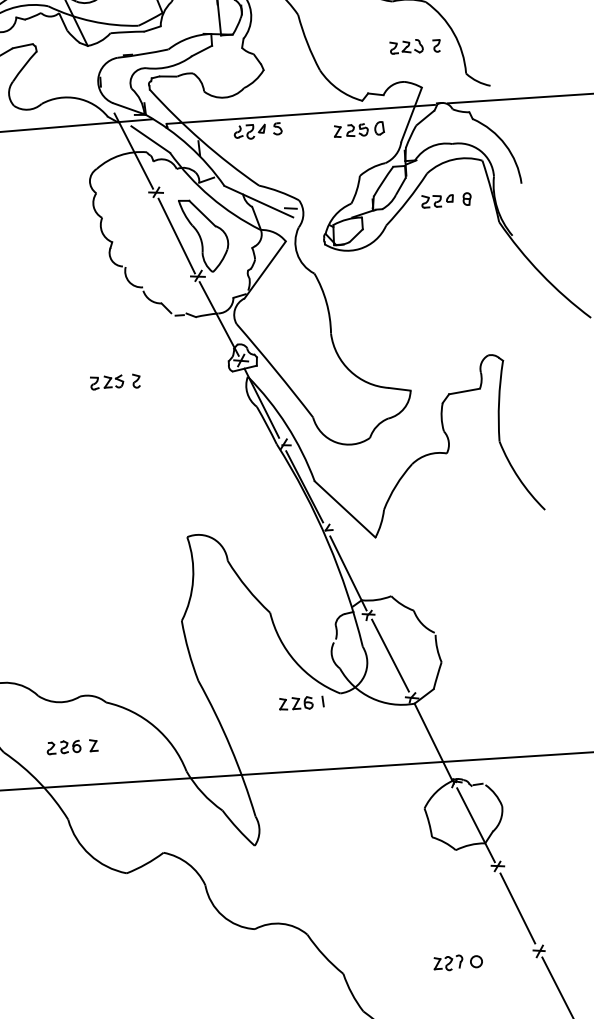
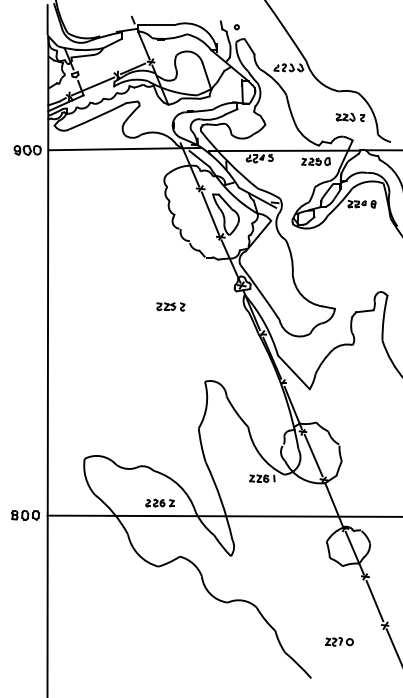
part: (114, 381) -> (170, 306), moved
part: (71, 745) -> (159, 502), moved
part: (457, 961) -> (339, 641), moved

